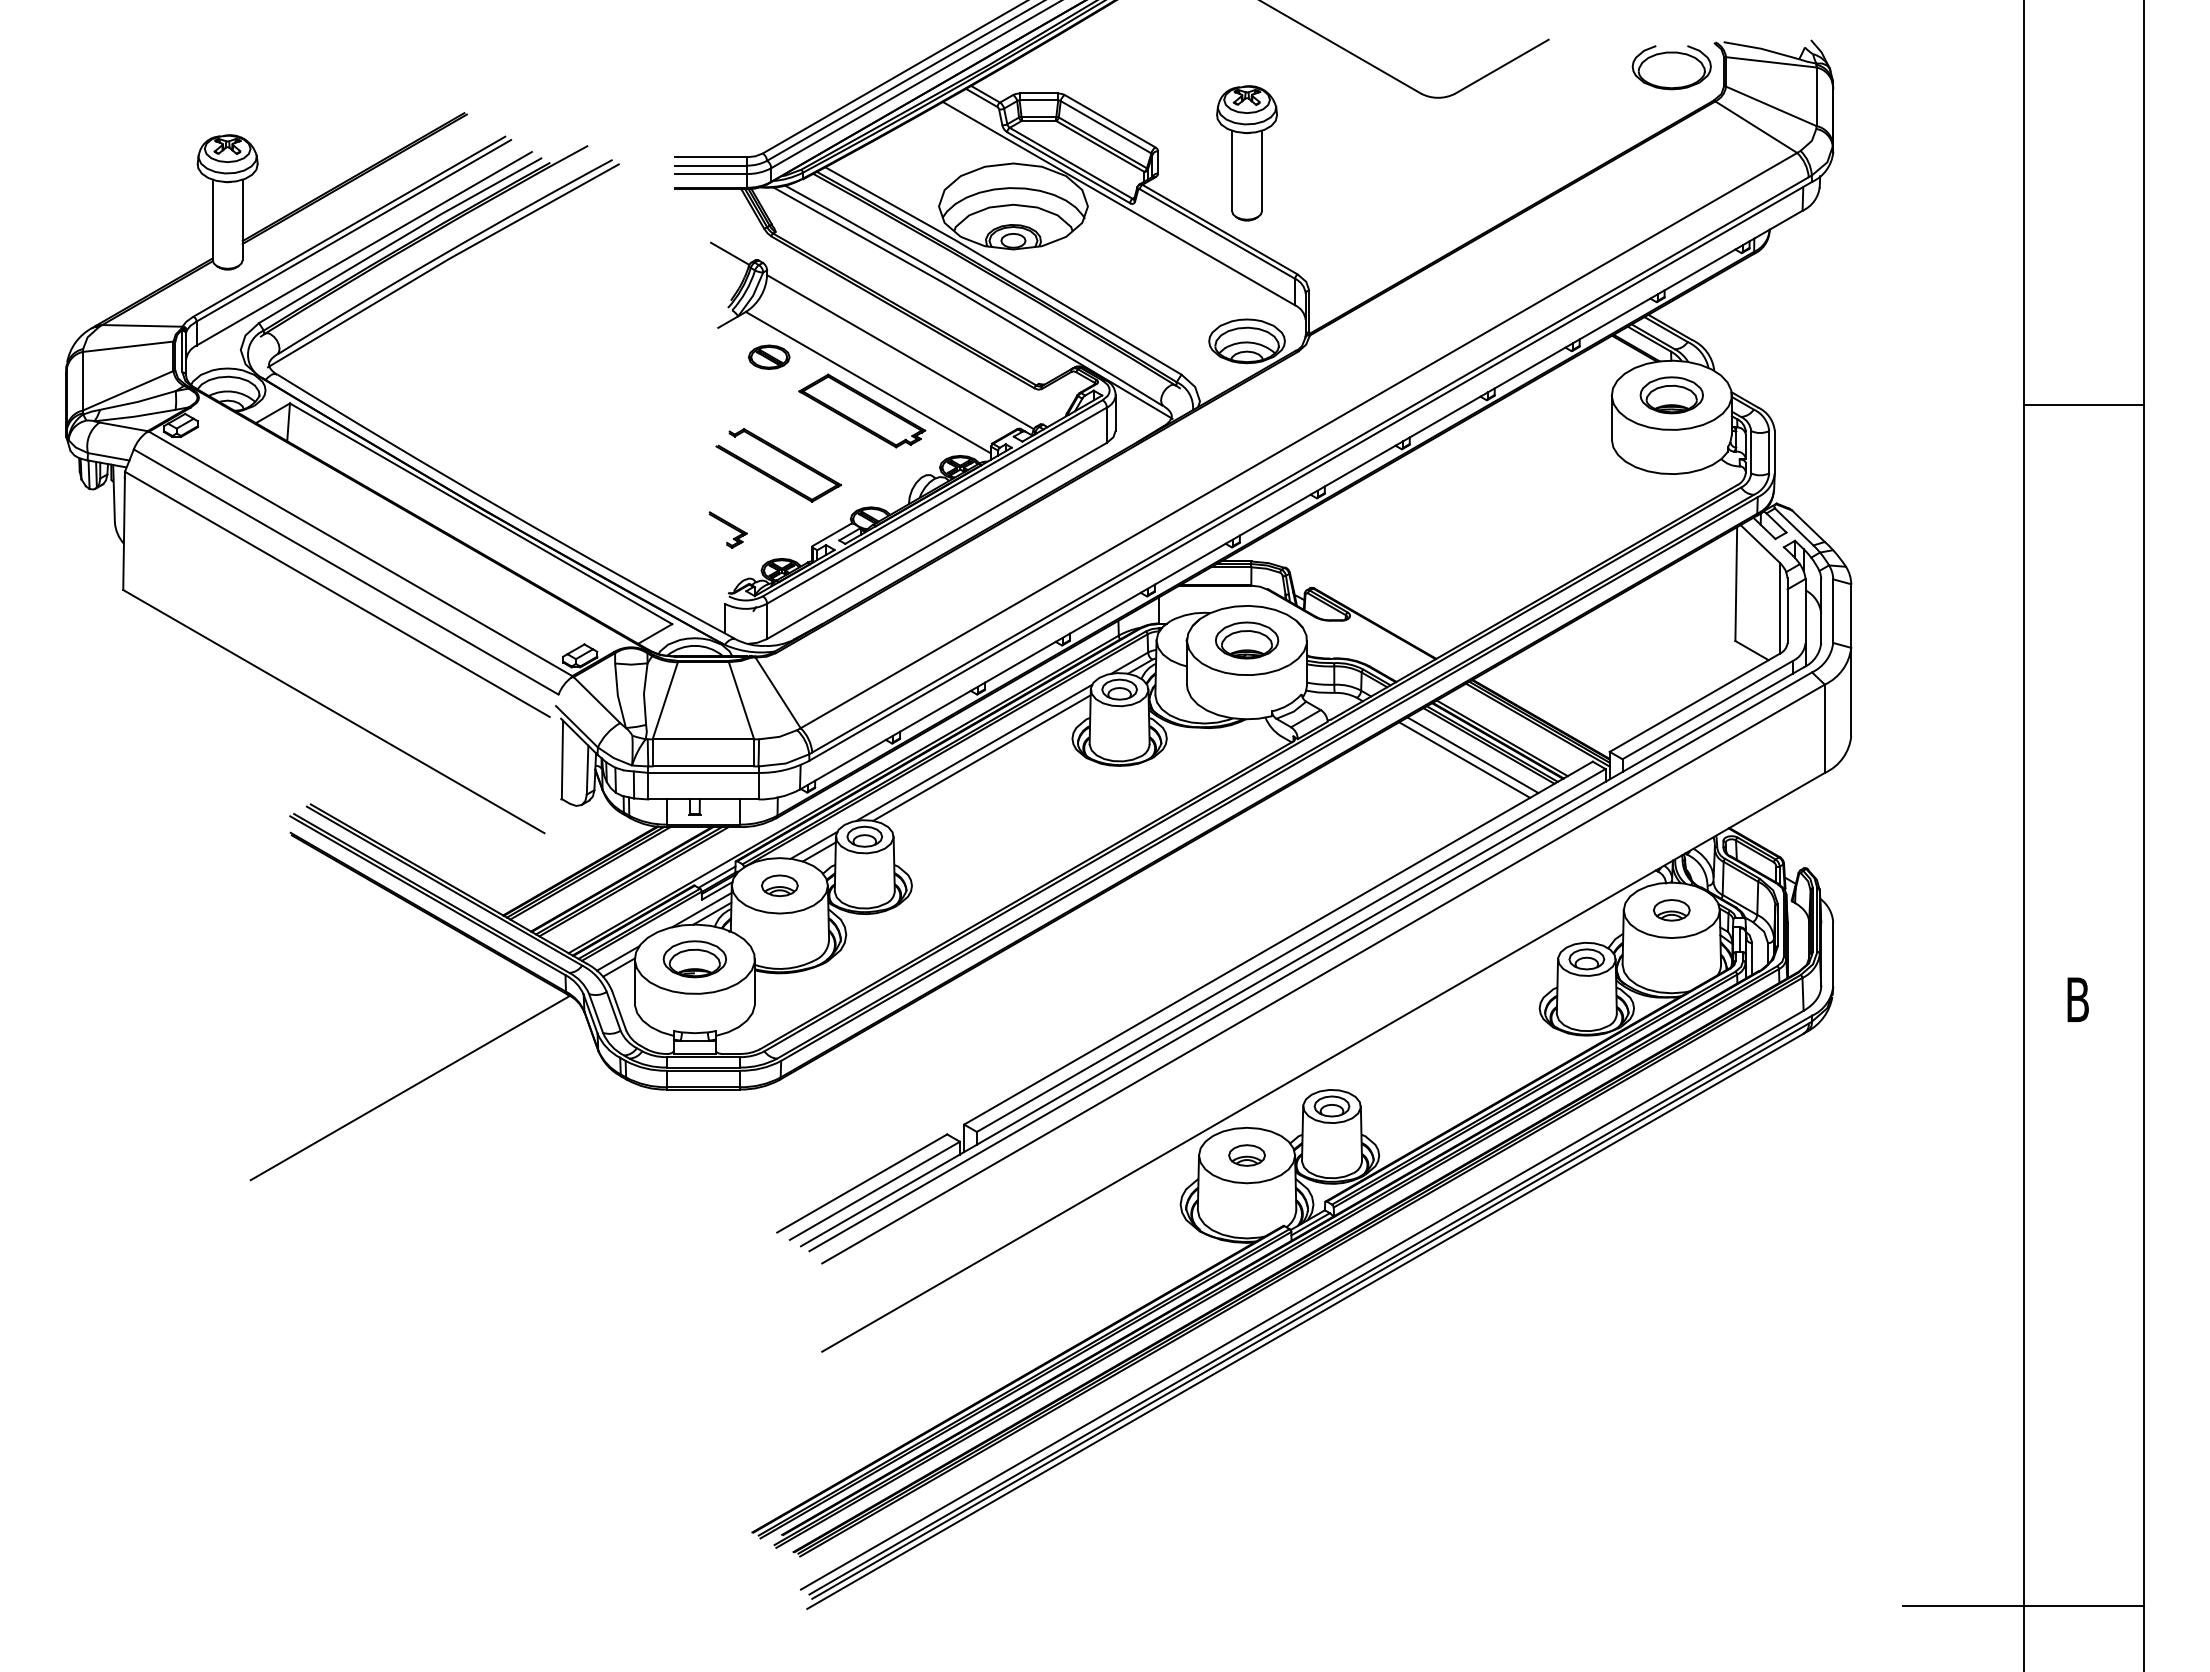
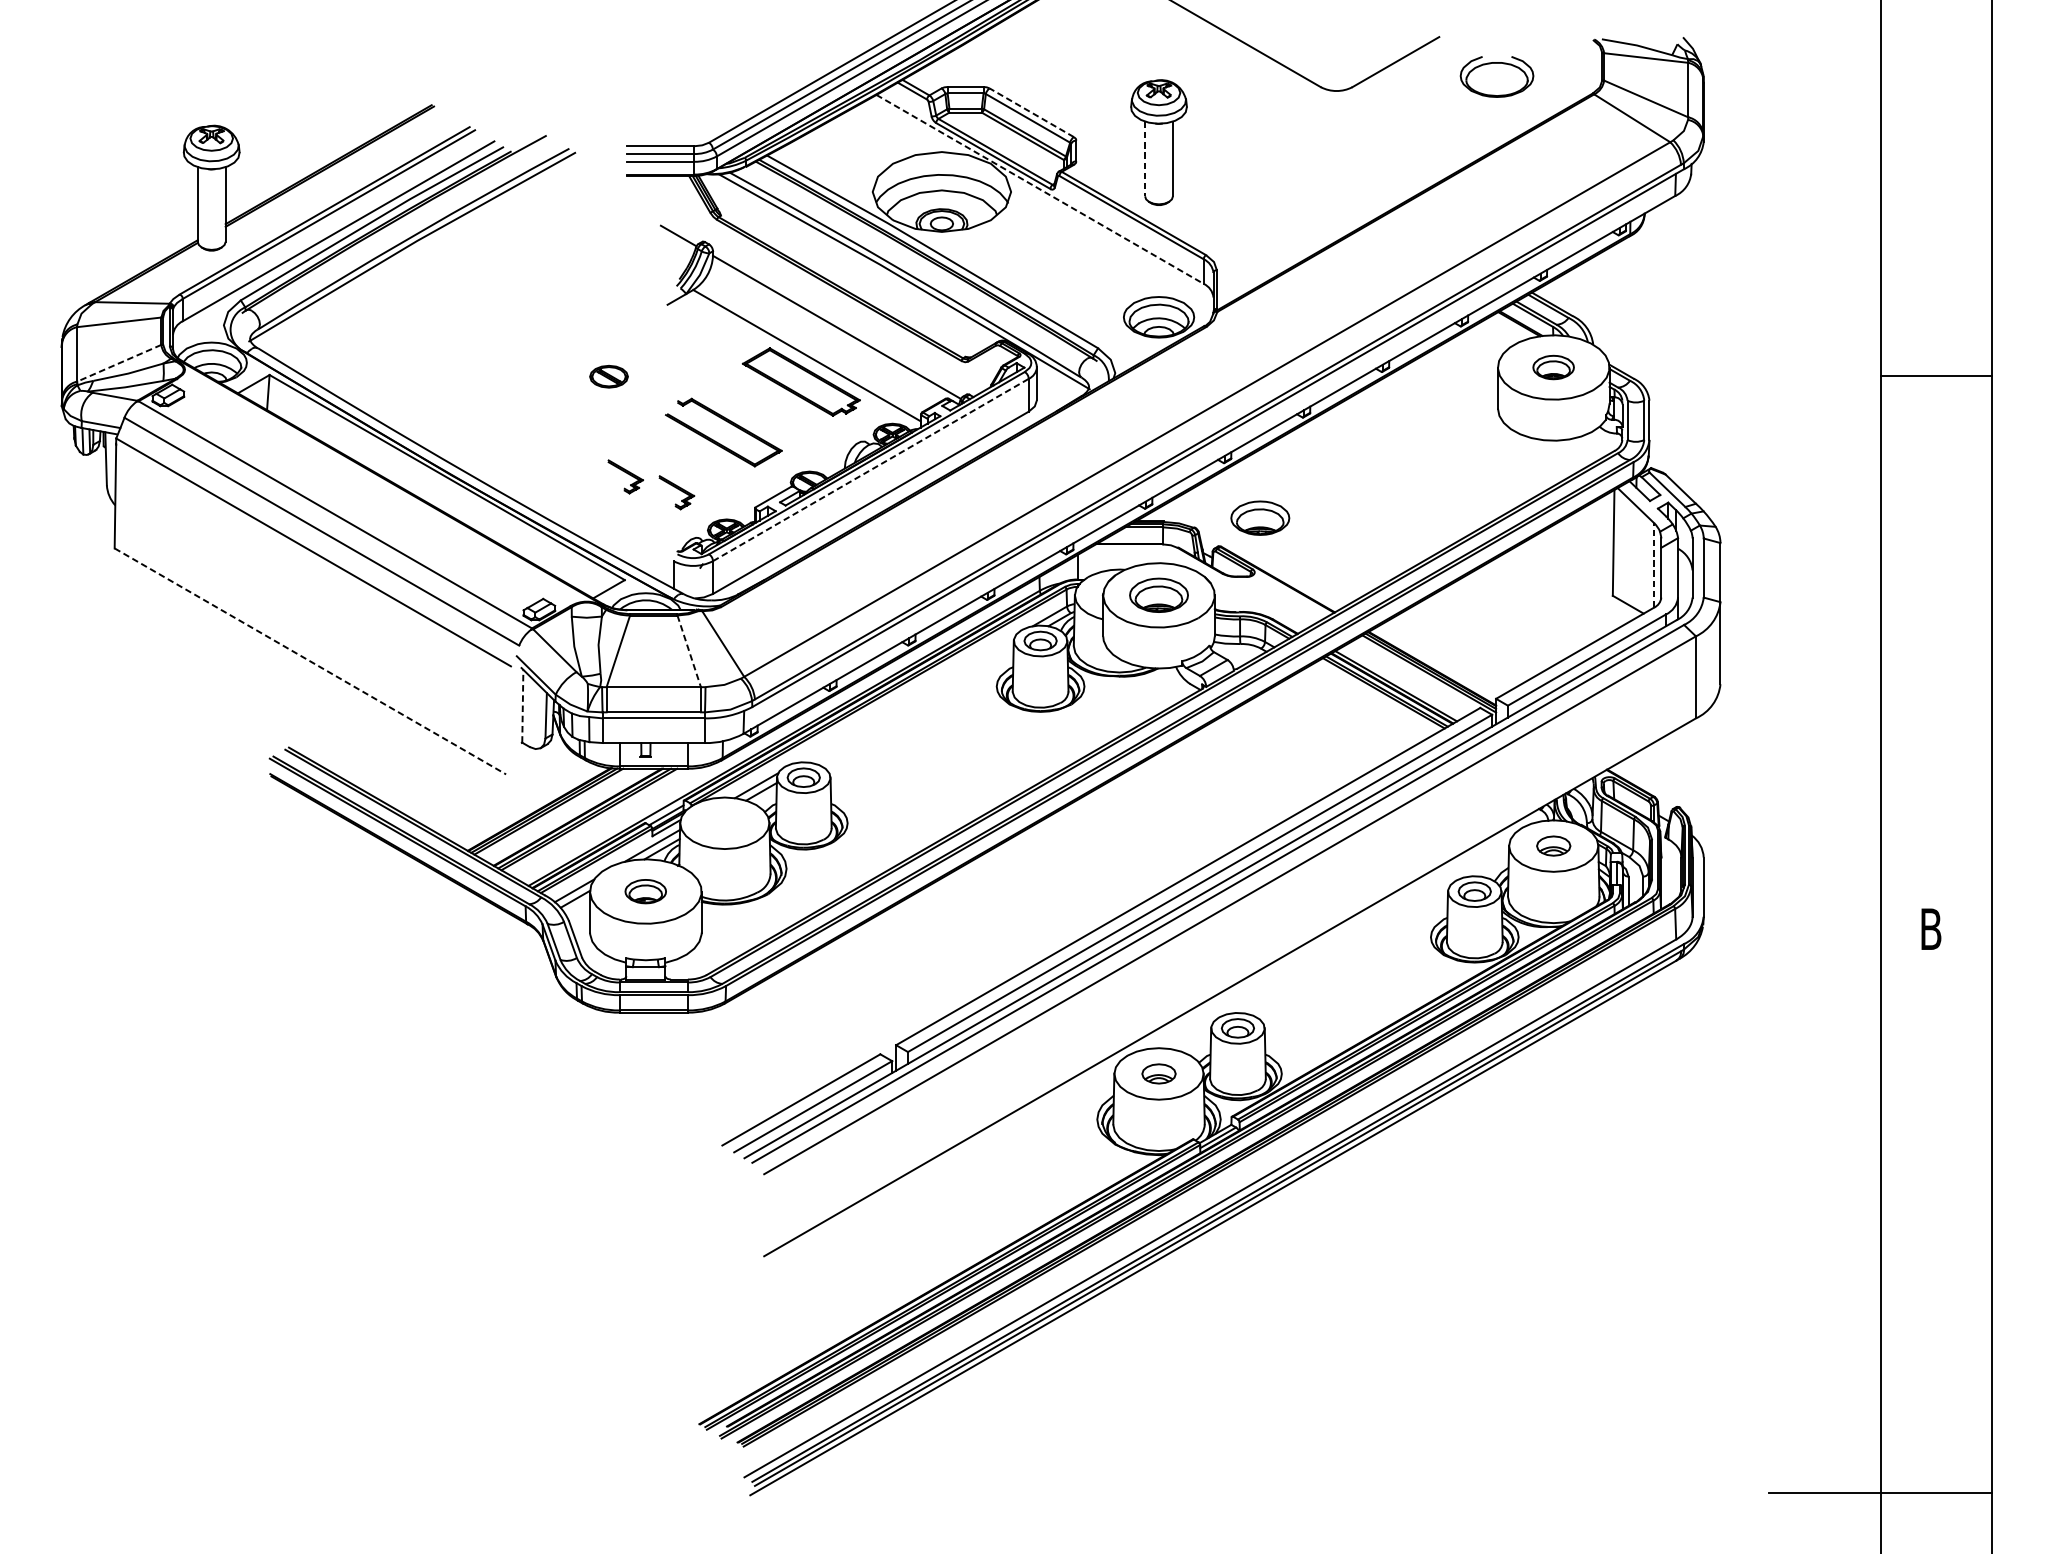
part: (1671, 67) -> (1496, 76), moved
line: (1109, 121) -> (1031, 113), solid -> dashed
line: (1232, 171) -> (1145, 159), solid -> dashed
line: (1119, 203) -> (1040, 189), solid -> dashed
part: (769, 356) -> (609, 376), moved
line: (127, 390) -> (118, 362), solid -> dashed
part: (1671, 395) -> (1553, 367), size x0.7
line: (937, 505) -> (871, 469), solid -> dashed
part: (672, 512) -> (625, 476), added
part: (1356, 557) -> (1260, 518), added
line: (1779, 607) -> (1653, 564), solid -> dashed
line: (741, 700) -> (689, 651), solid -> dashed
line: (334, 711) -> (310, 661), solid -> dashed
line: (974, 752) -> (905, 699), removed
line: (1472, 755) -> (1368, 702), removed
line: (981, 757) -> (912, 704), removed
line: (562, 759) -> (522, 705), solid -> dashed
line: (1464, 759) -> (1361, 705), removed
part: (779, 885) -> (724, 823), removed
part: (694, 959) -> (645, 891), size x0.7
line: (409, 1087) -> (380, 1010), removed

